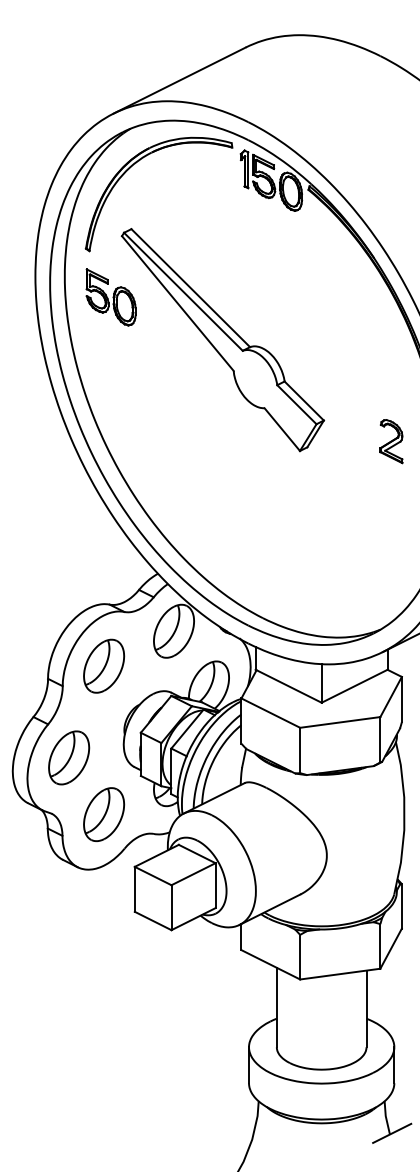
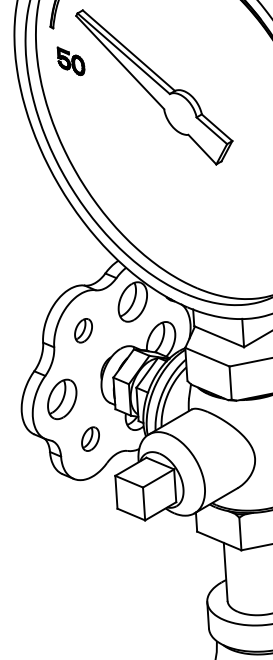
part: (110, 297) -> (70, 61), size x0.7
part: (104, 665) -> (83, 330), size x0.6
part: (104, 814) -> (90, 439), size x0.6

